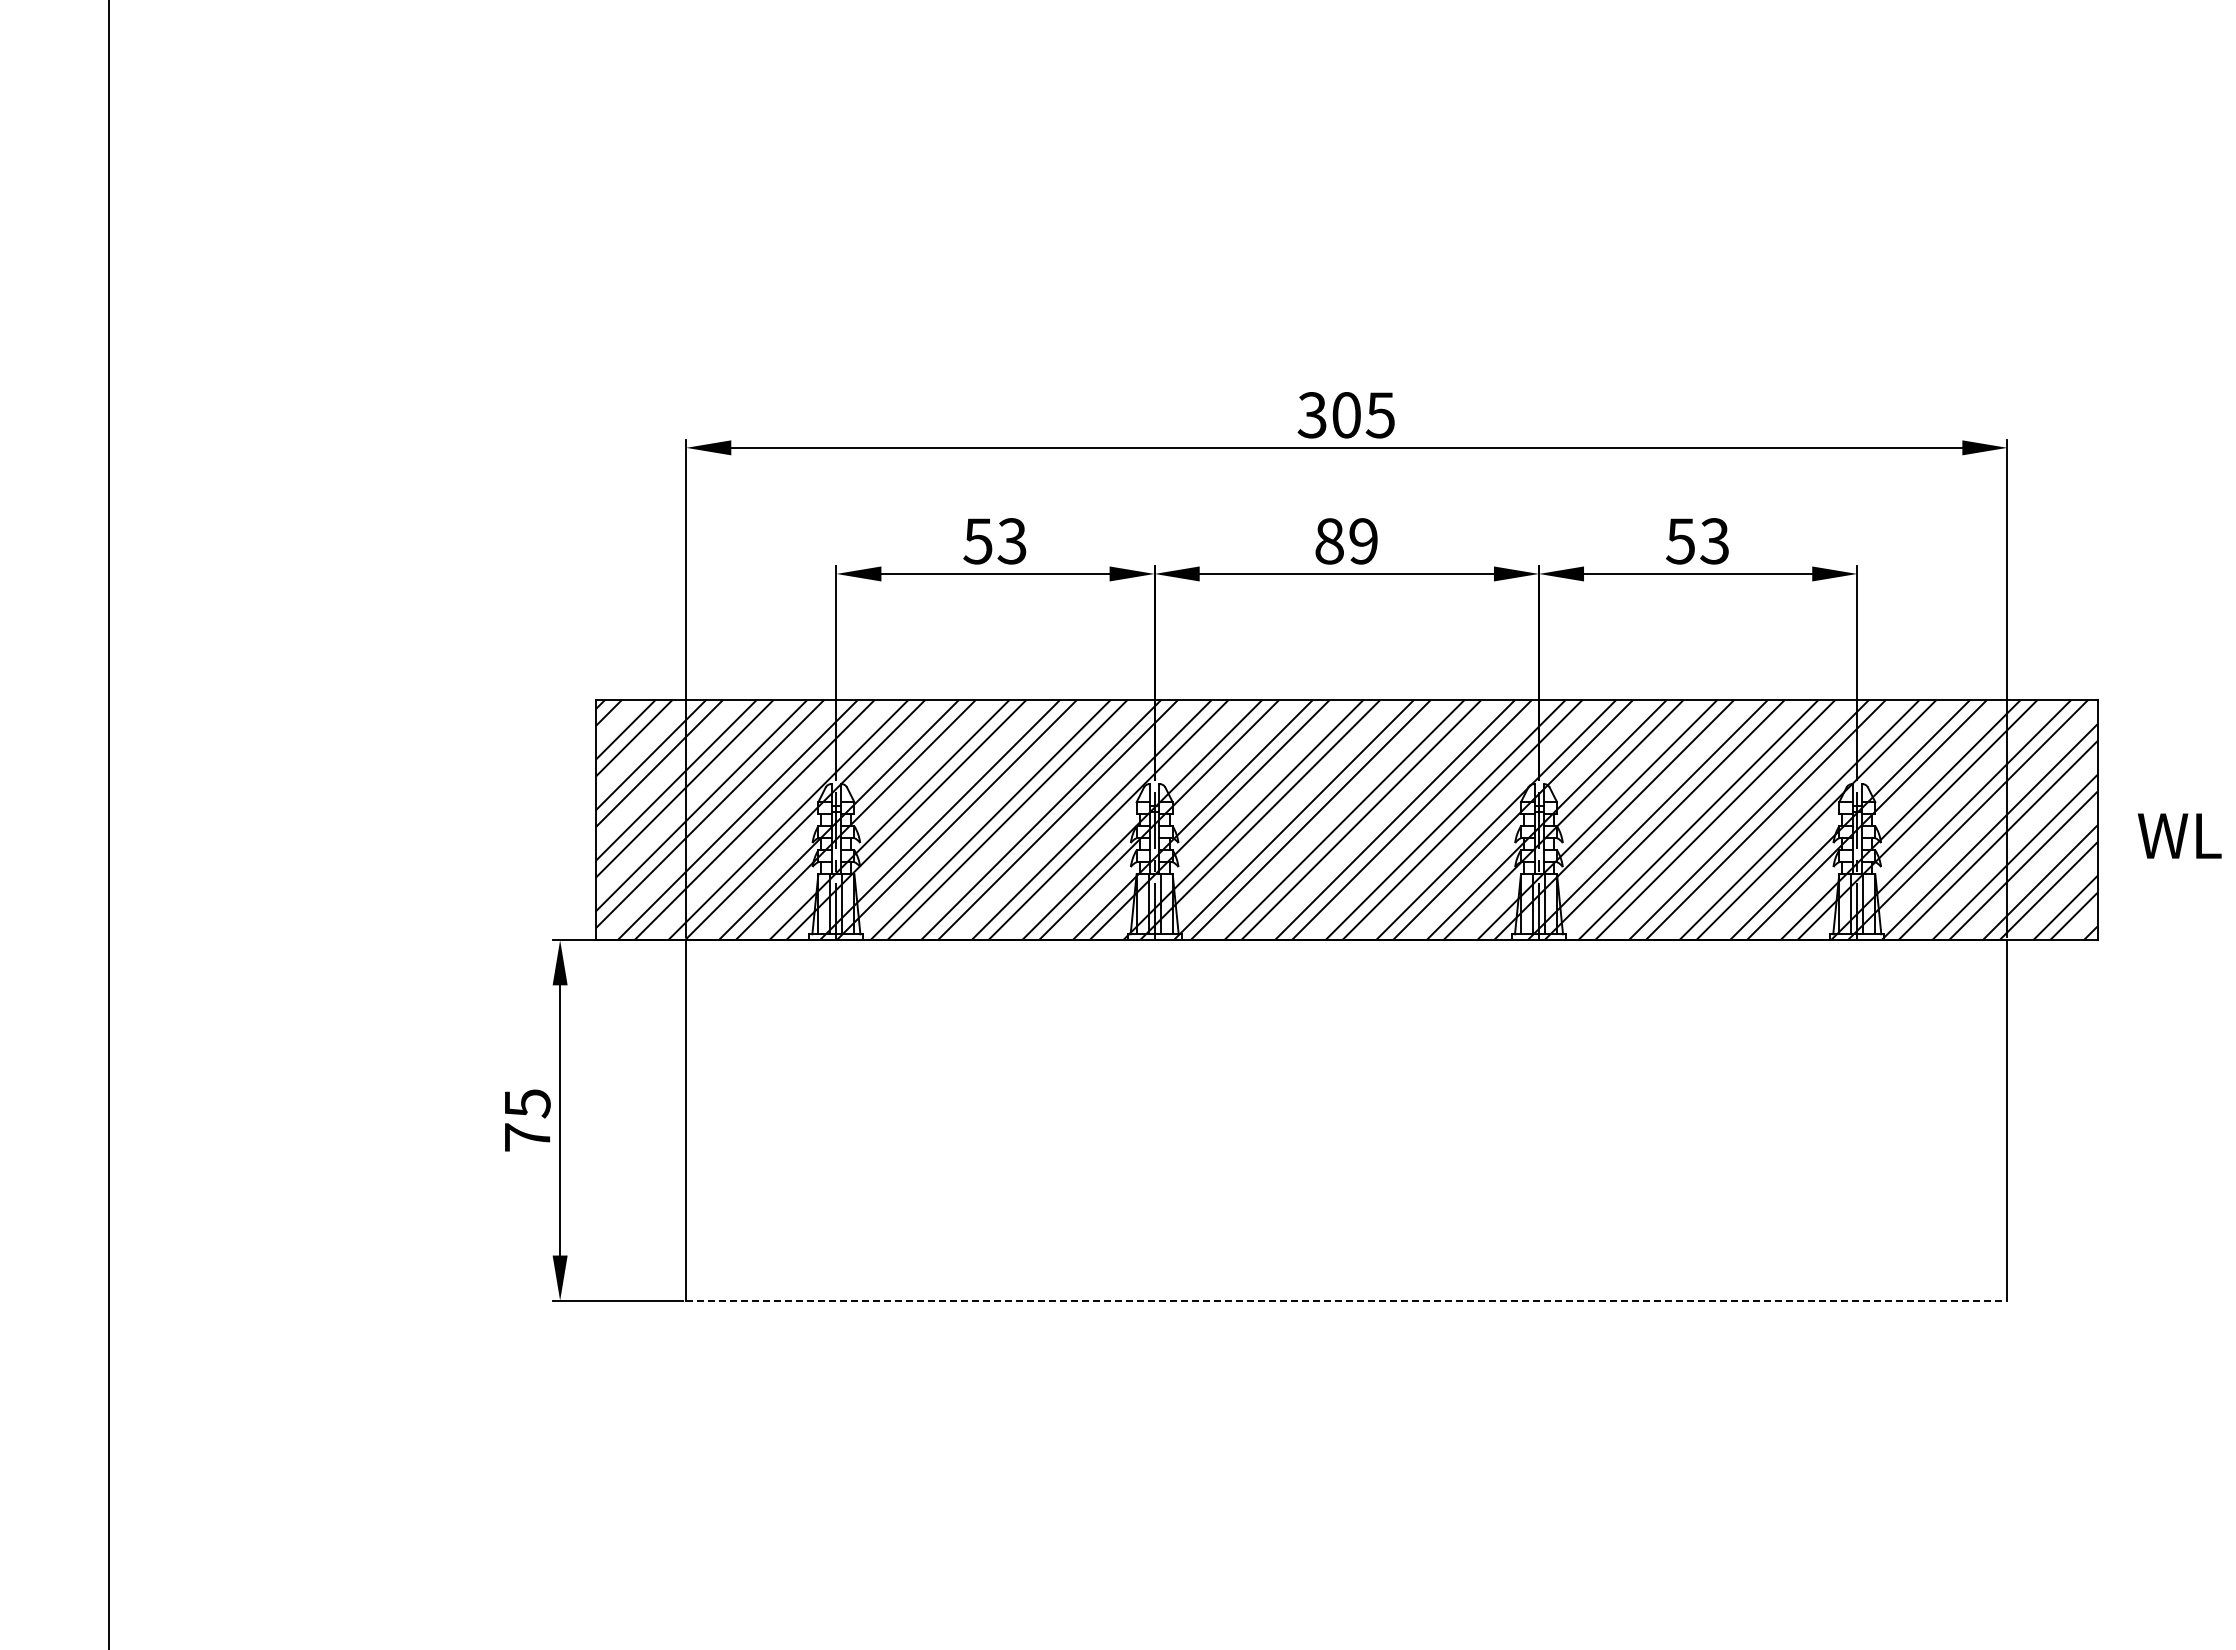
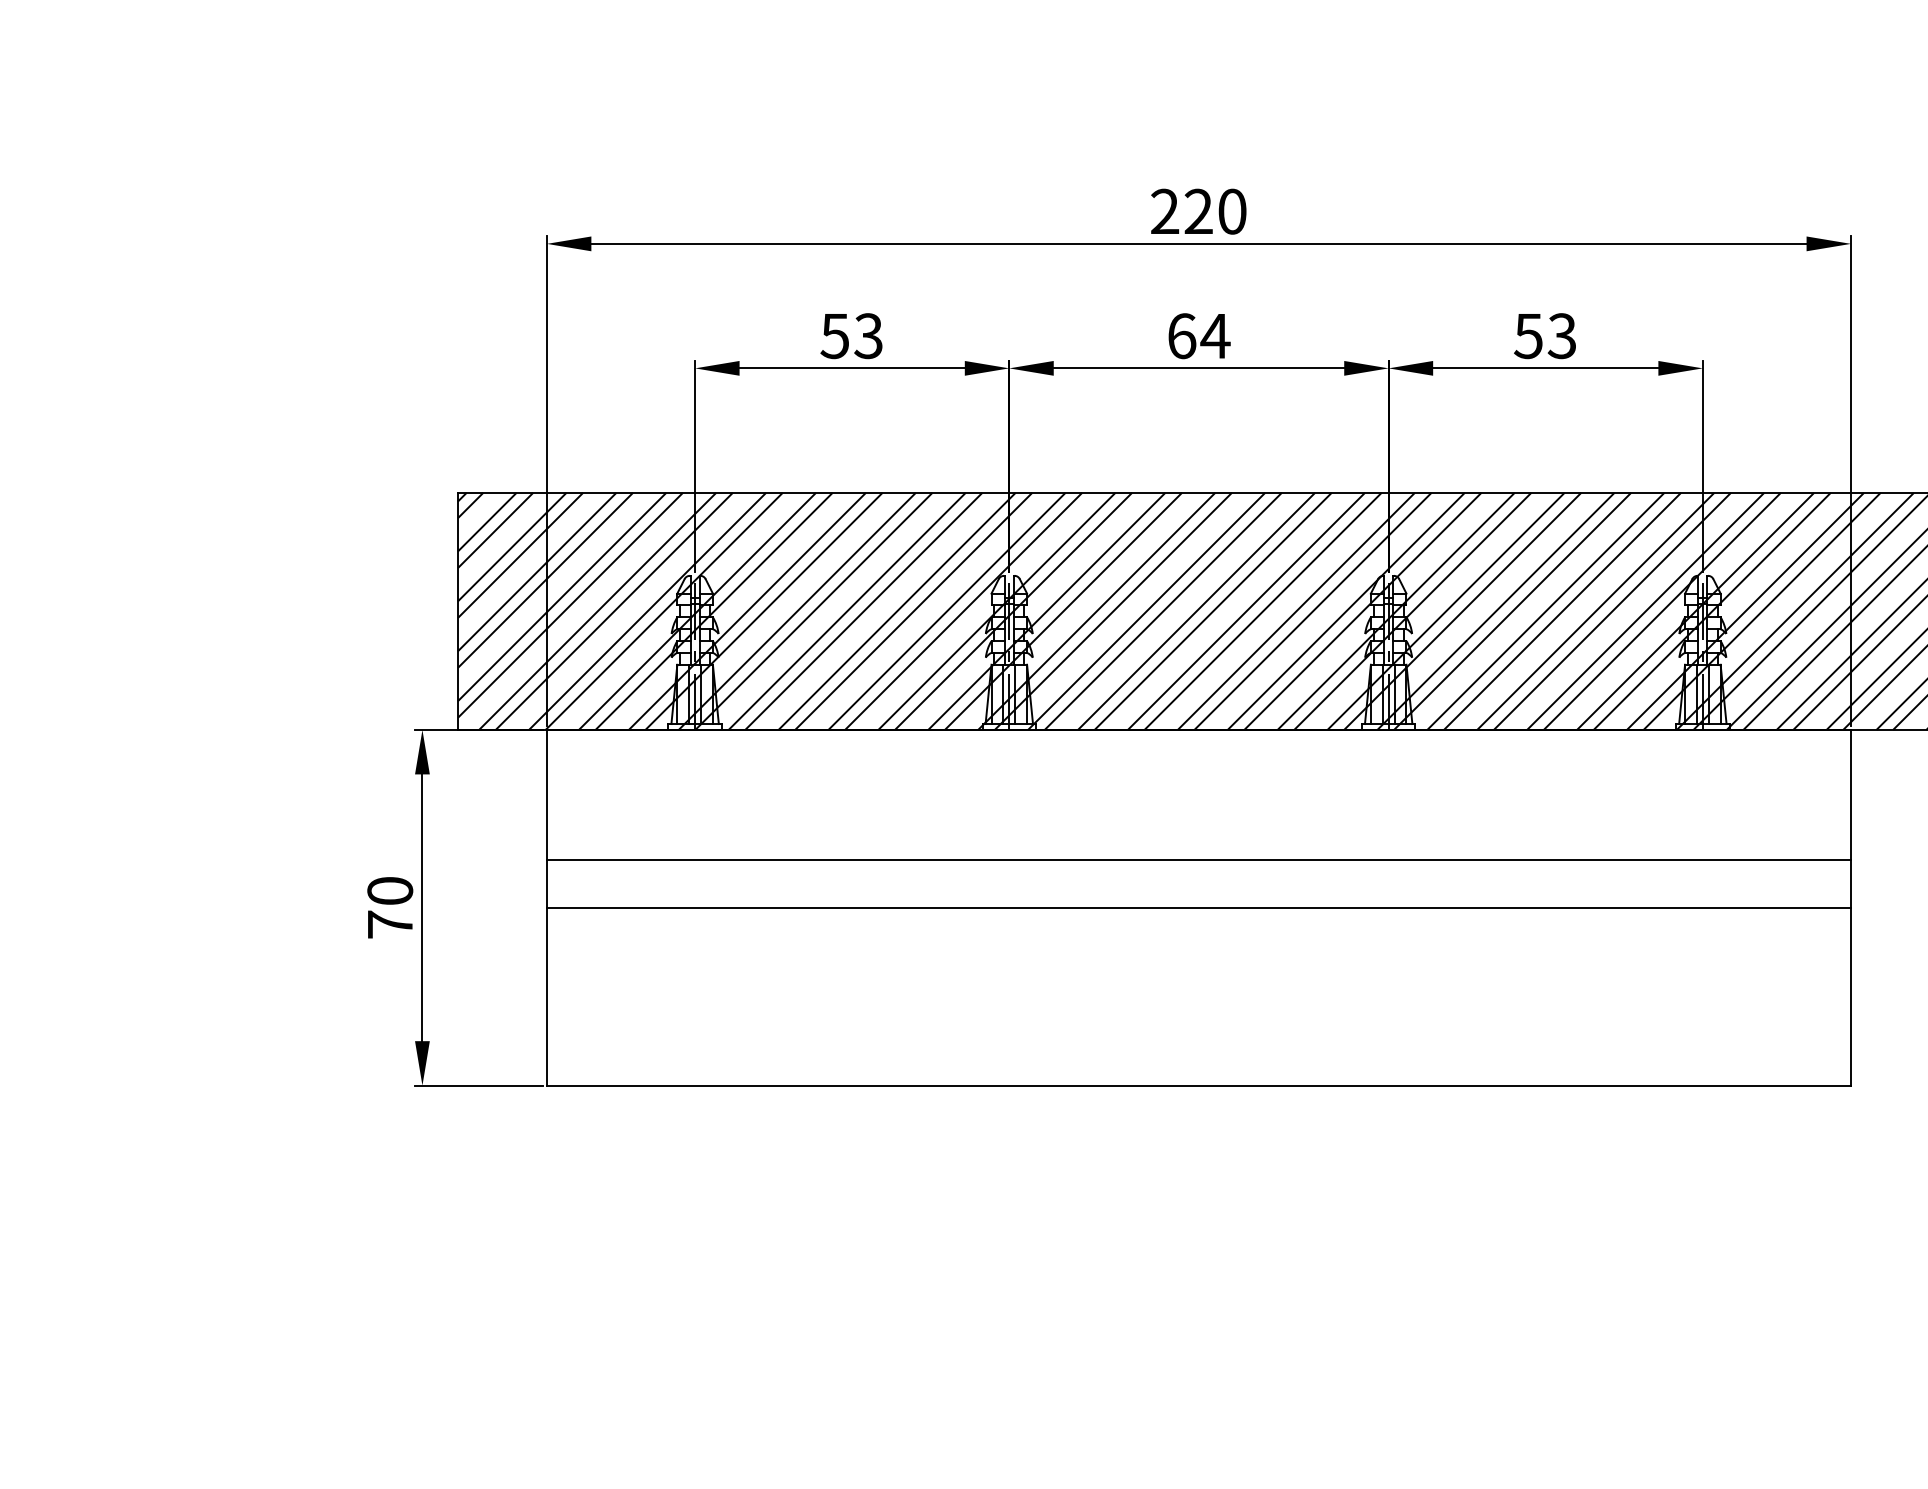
text: (1345, 415) -> (1197, 211), 305 -> 220
text: (1346, 541) -> (1198, 336), 89 -> 64
line: (1346, 1072) -> (1198, 860), added
text: (527, 1103) -> (390, 891), 75 -> 70
line: (1346, 1120) -> (1198, 907), added
line: (1346, 1300) -> (1198, 1085), dashed -> solid

